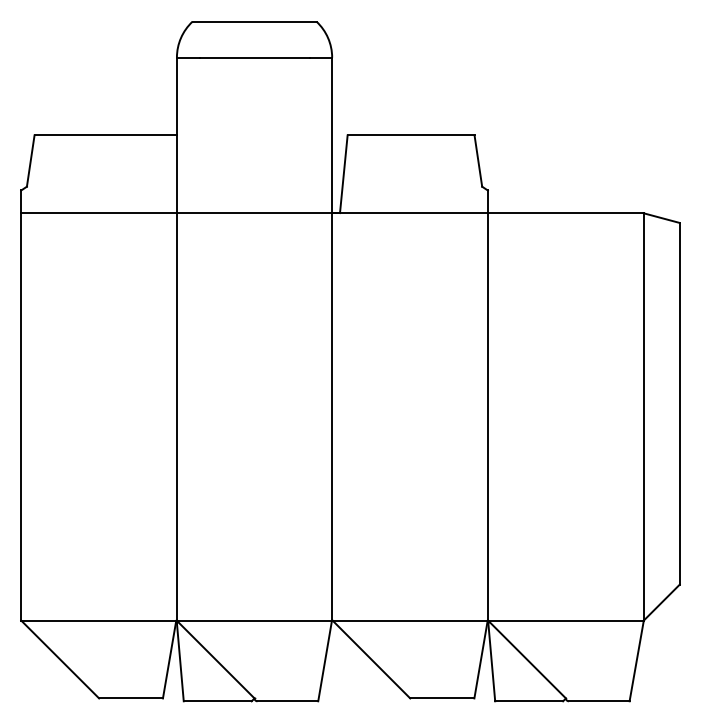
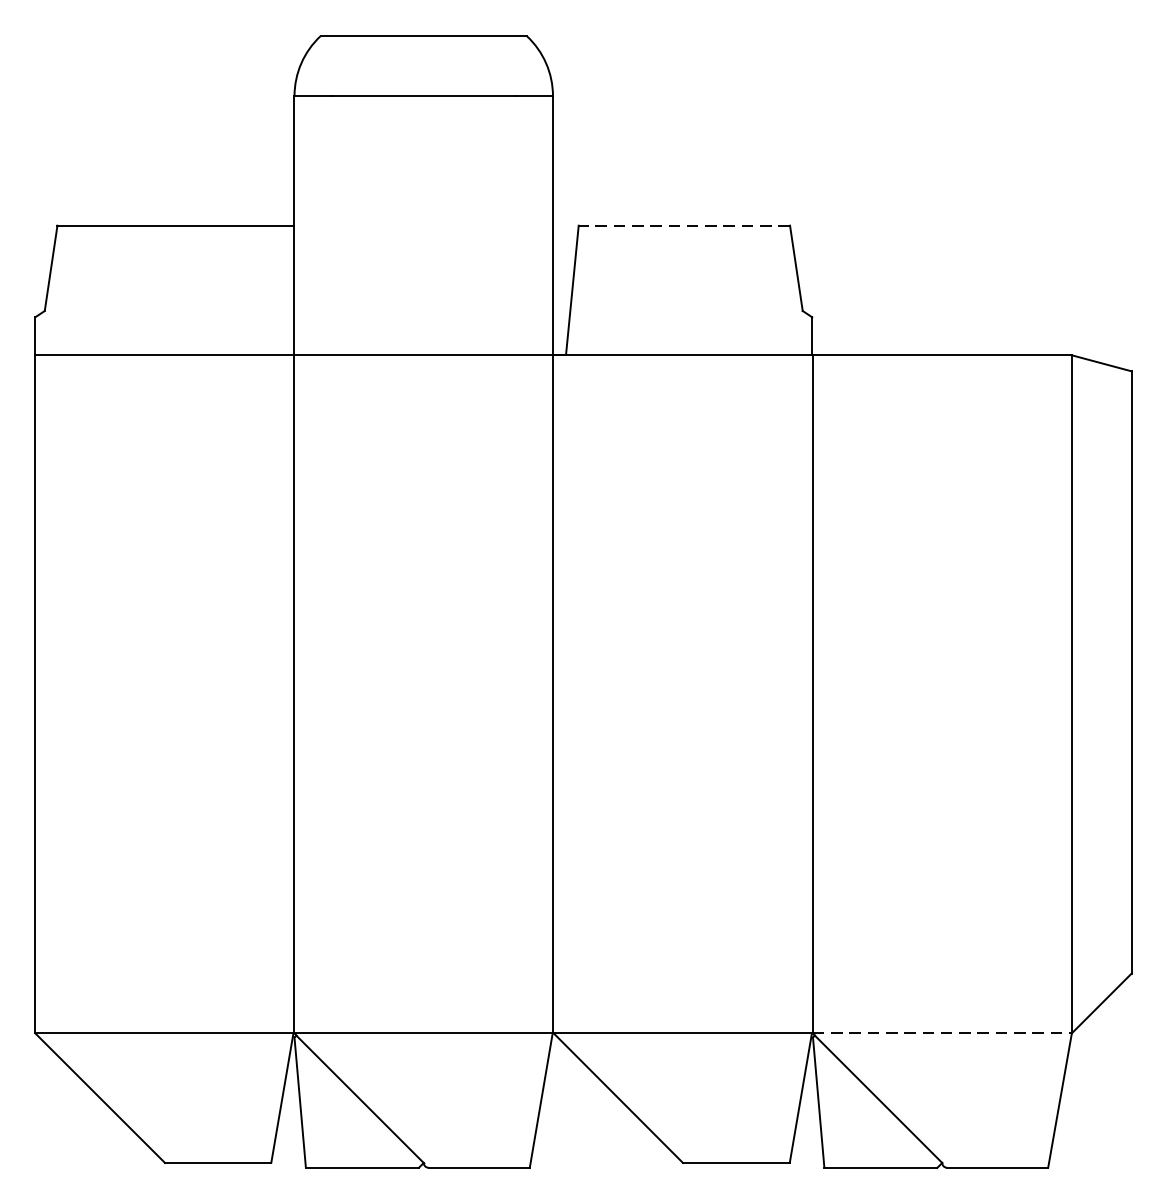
line: (410, 135) -> (683, 225), solid -> dashed
line: (565, 620) -> (941, 1033), solid -> dashed

